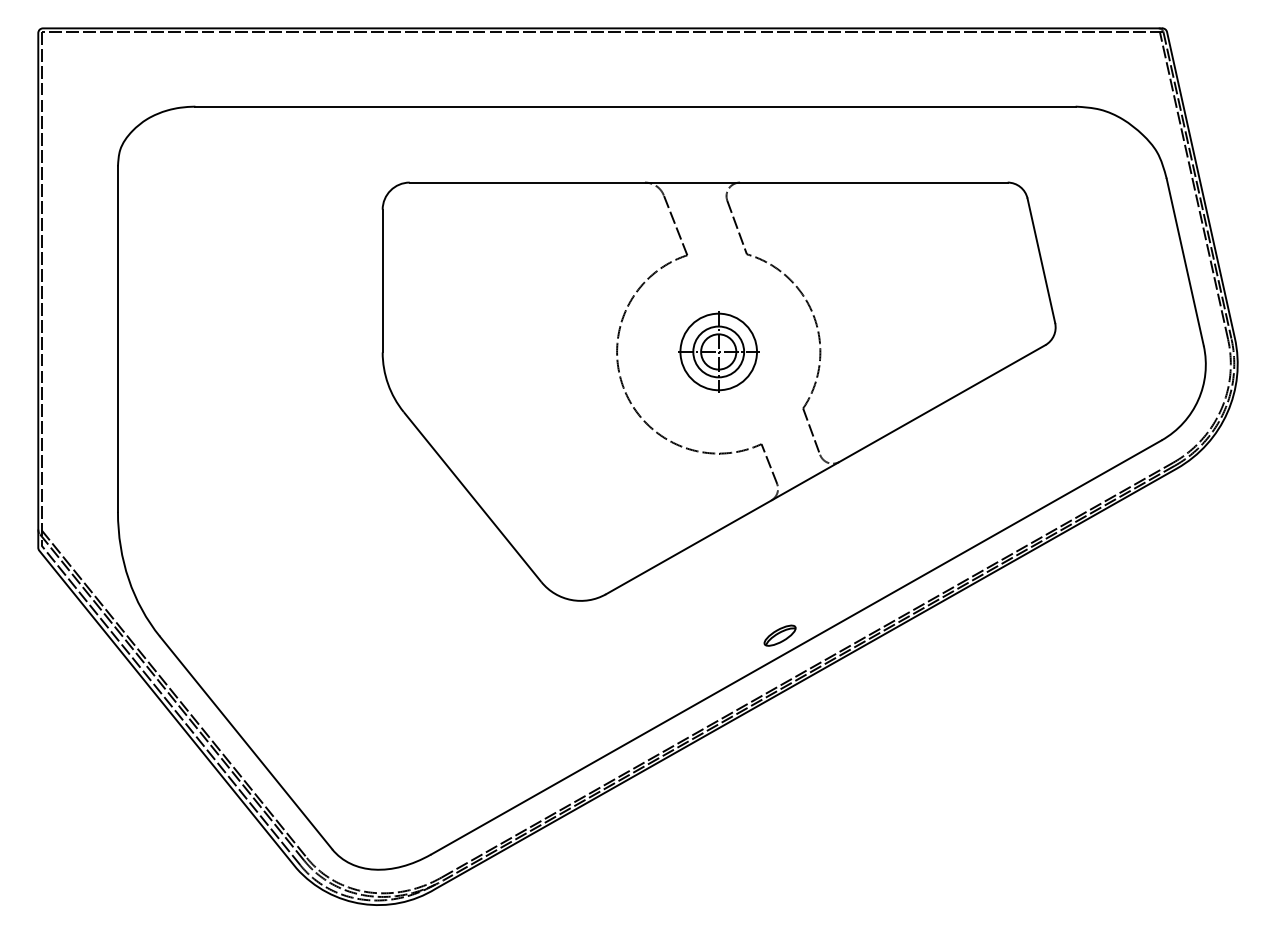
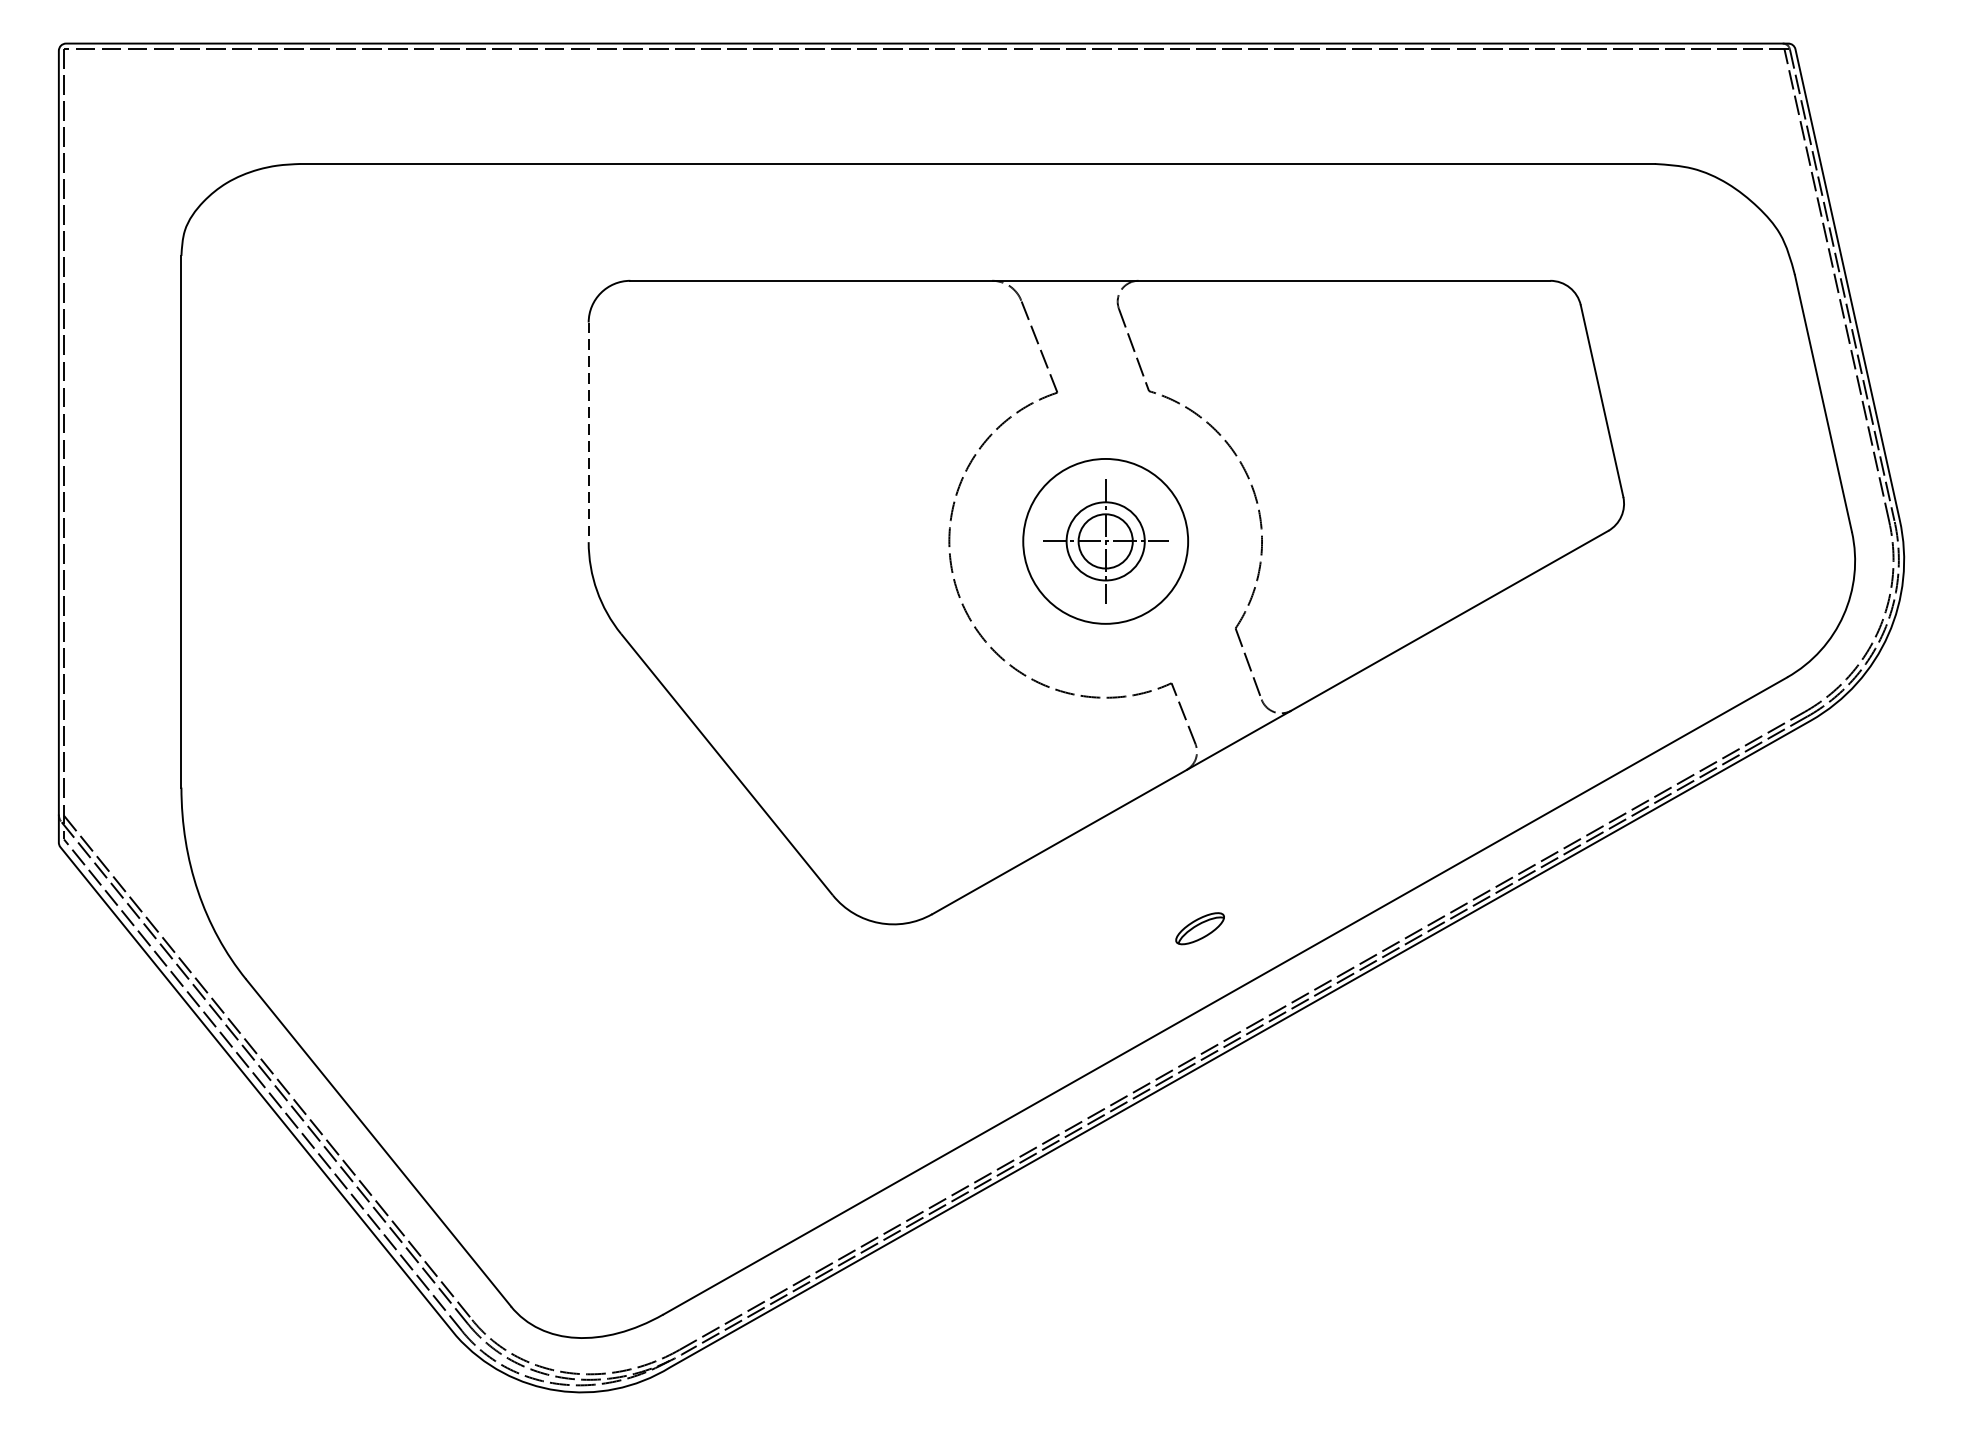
line: (382, 281) -> (588, 432), solid -> dashed
circle: (718, 351) -> (1105, 540), size x1.4
part: (779, 635) -> (1199, 928), moved

